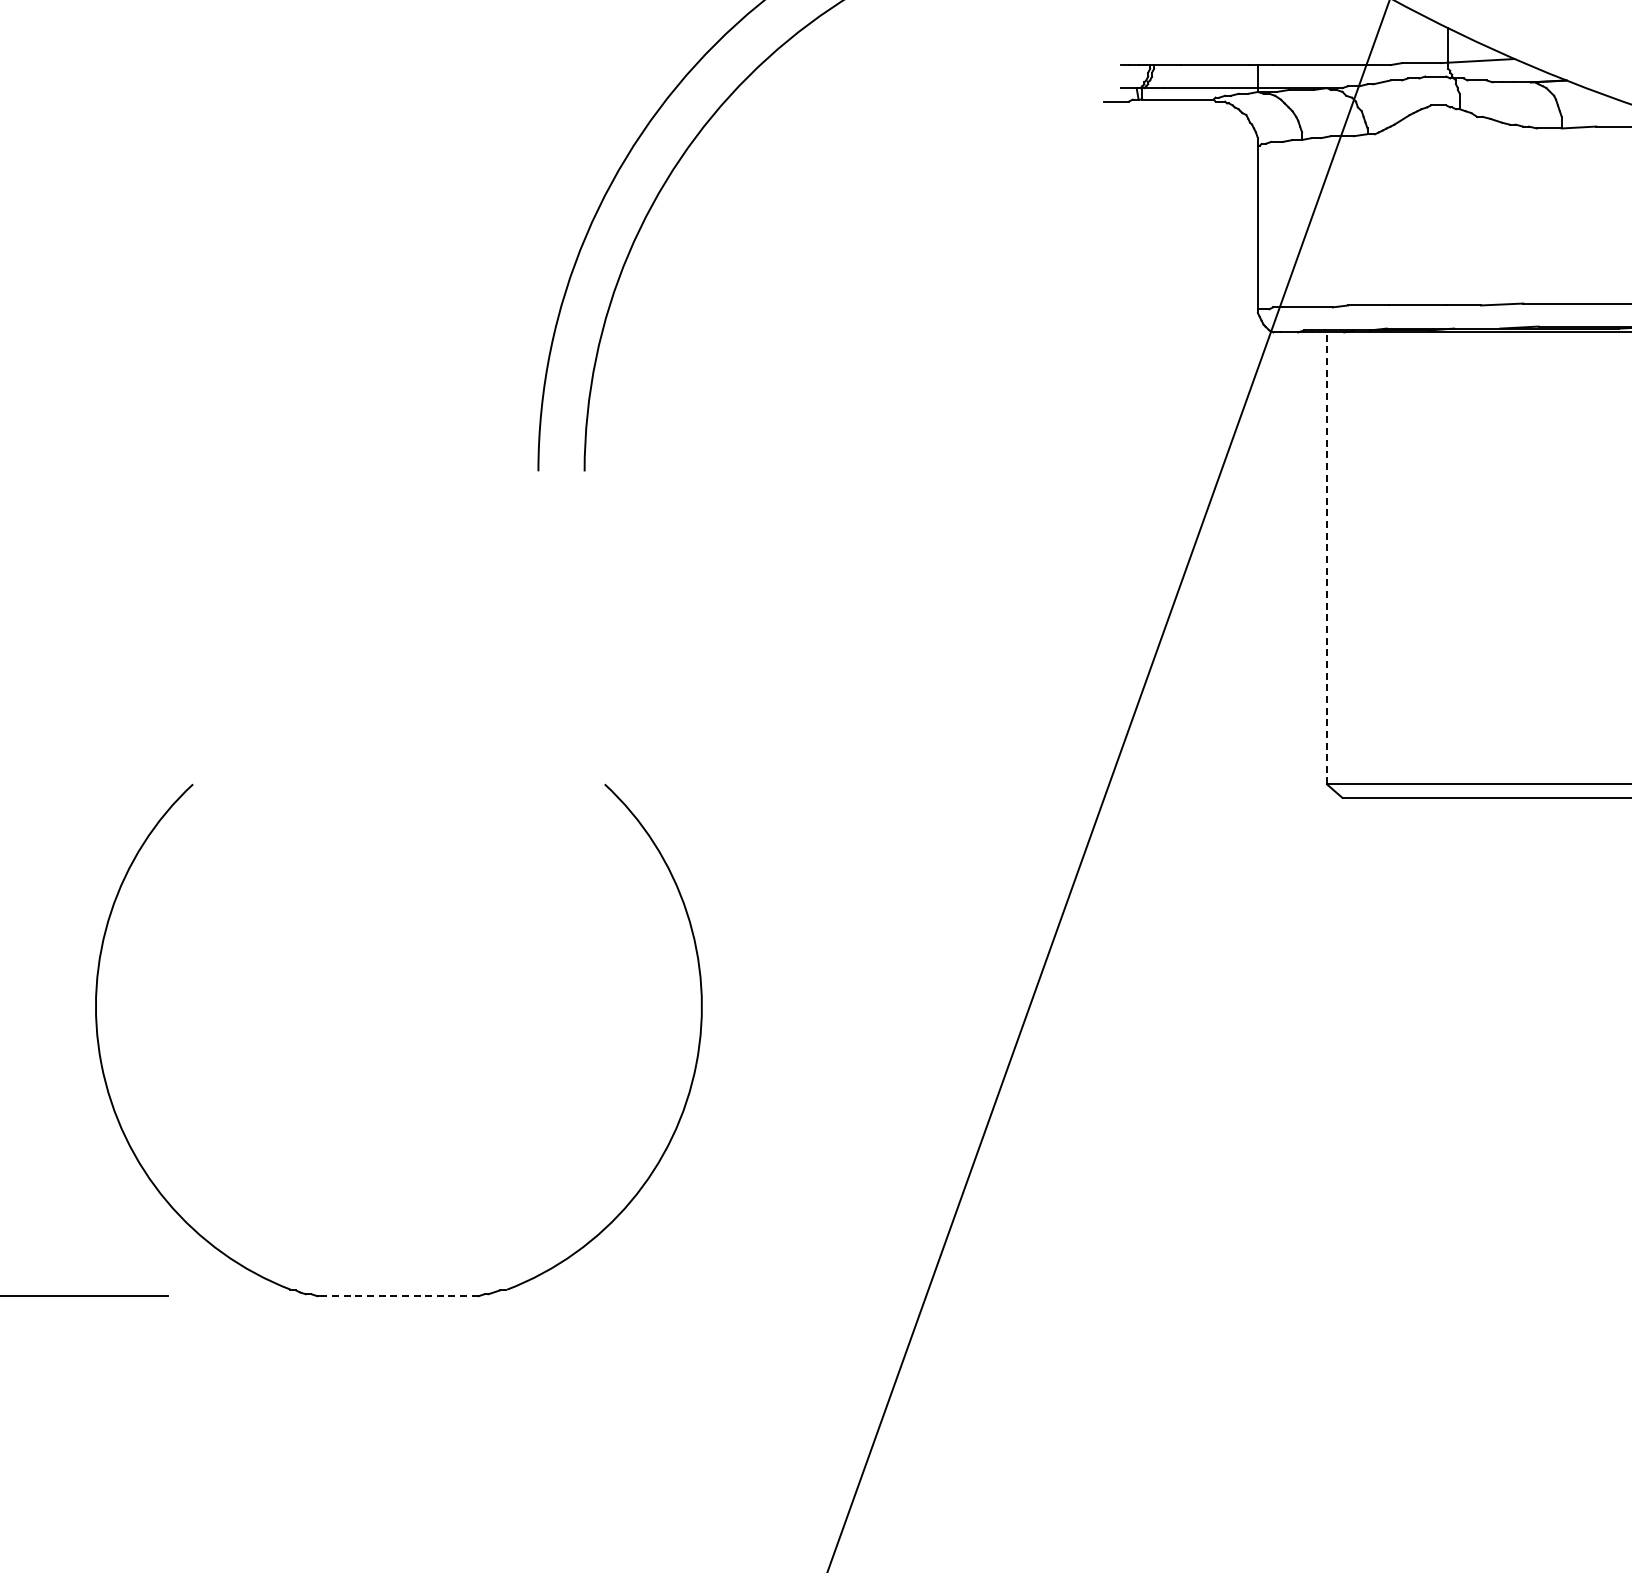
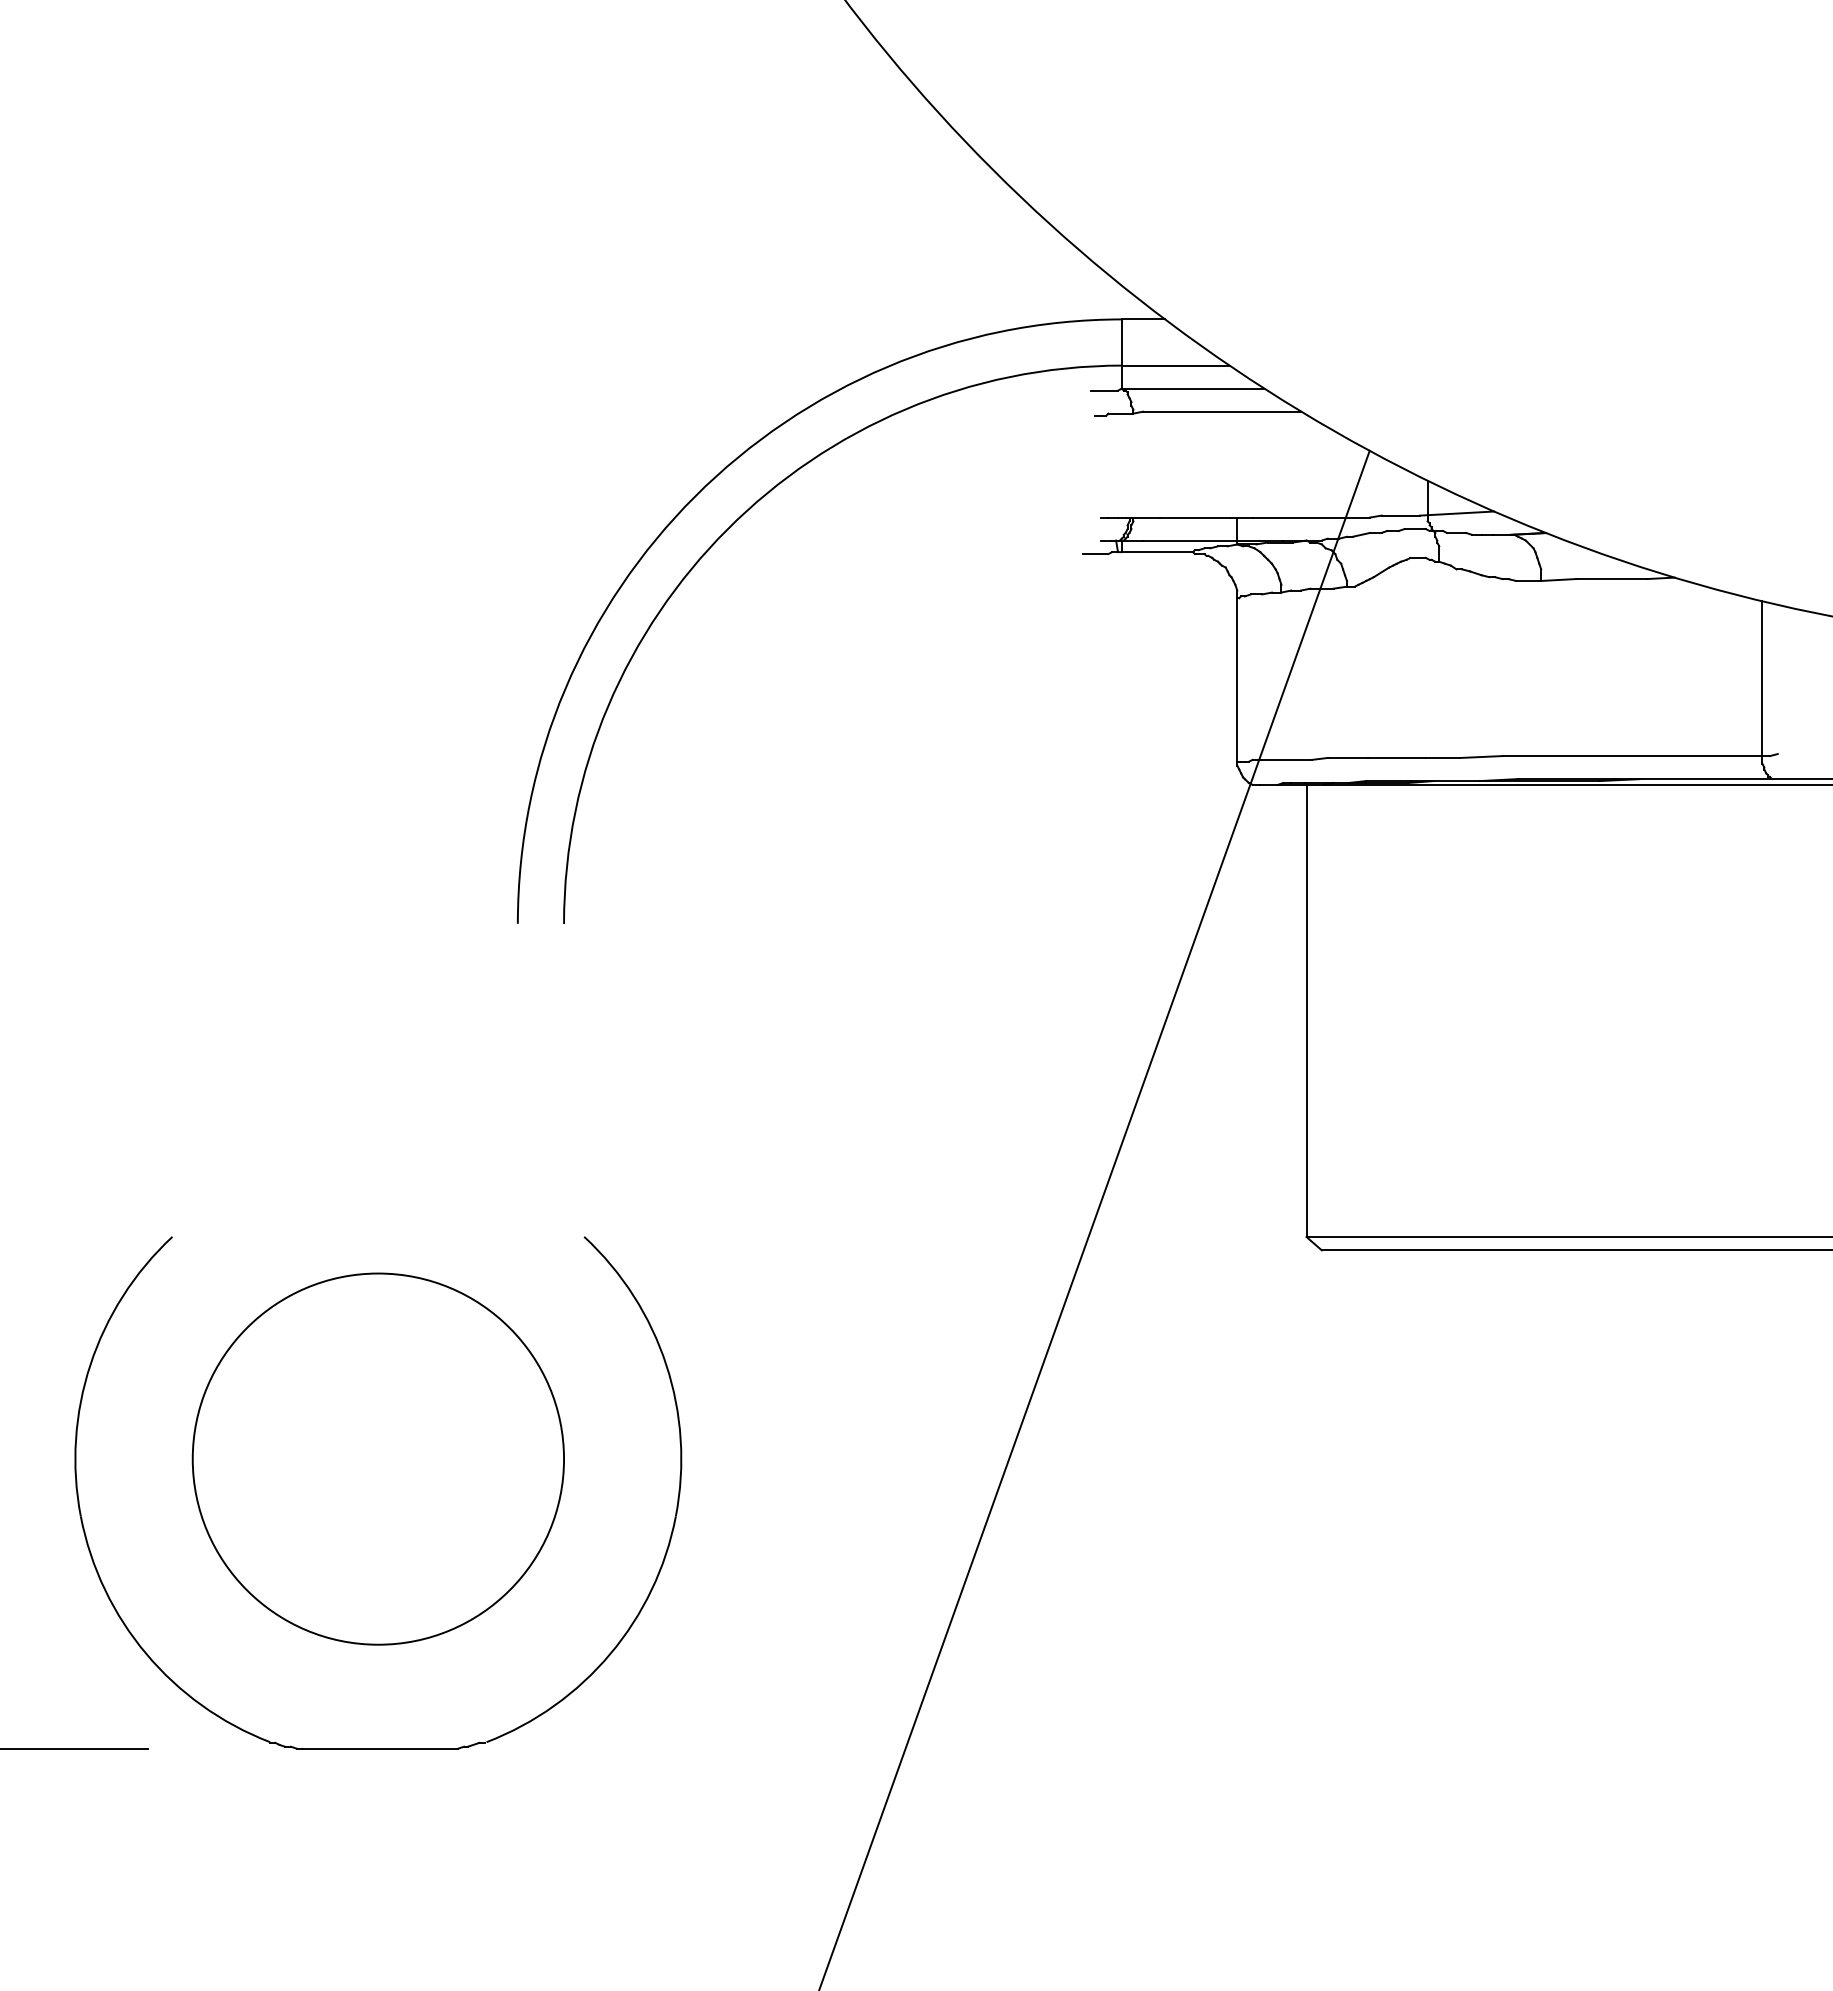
line: (1327, 558) -> (1306, 1010), dashed -> solid
part: (398, 1006) -> (377, 1458), added
line: (401, 1296) -> (380, 1748), dashed -> solid

